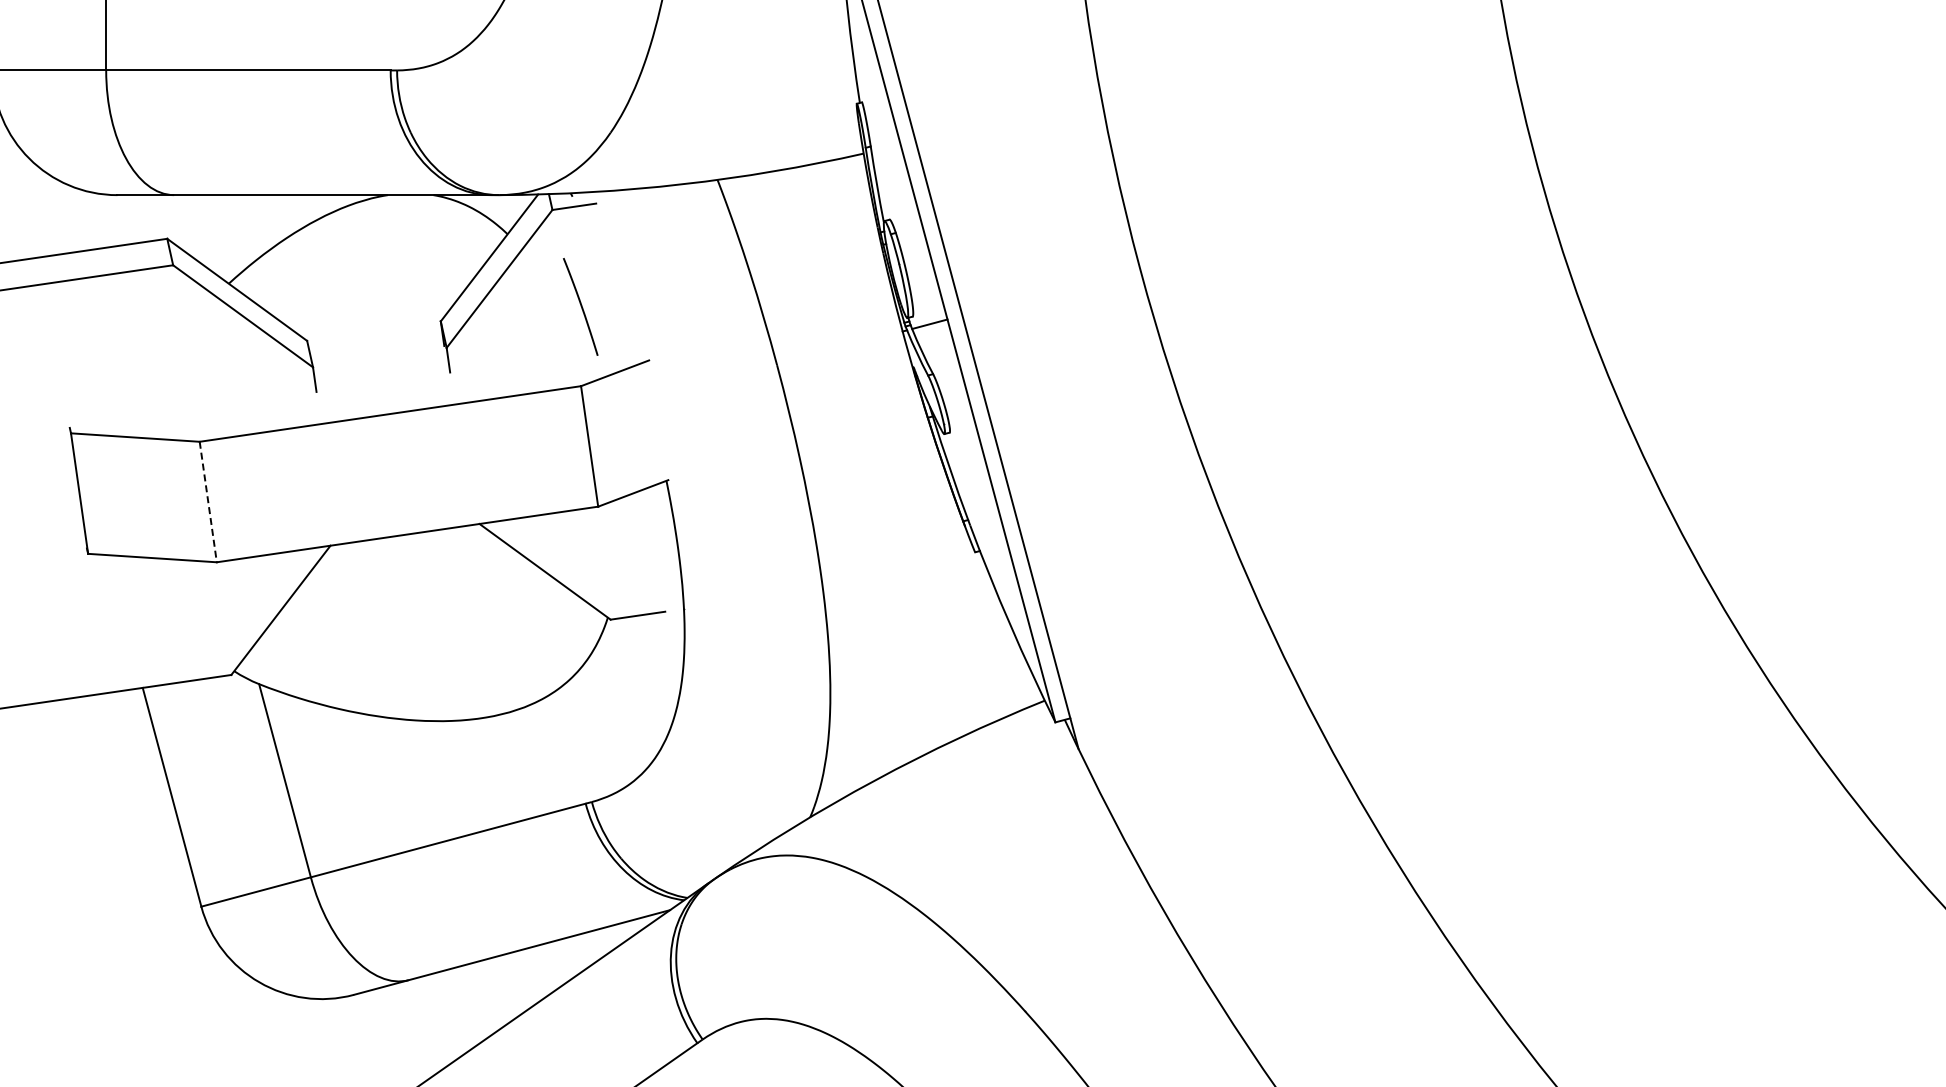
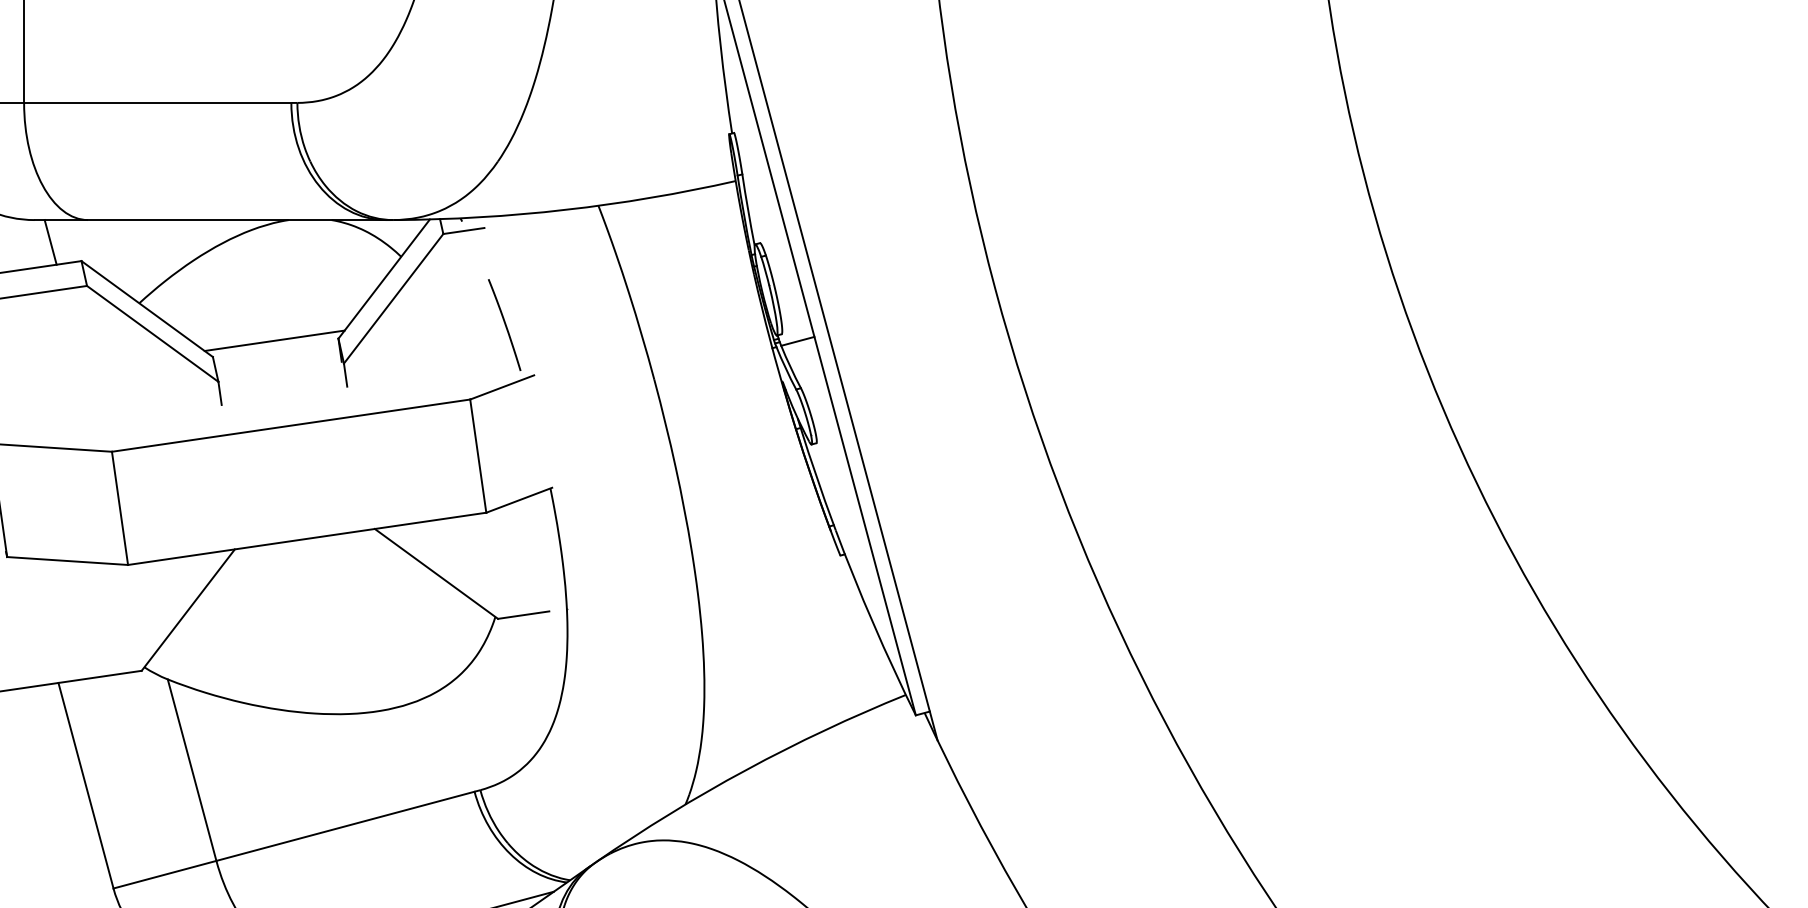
line: (134, 218) -> (50, 242), added
curve: (580, 306) -> (504, 324), moved
line: (372, 323) -> (274, 340), added
line: (208, 502) -> (120, 508), dashed -> solid

